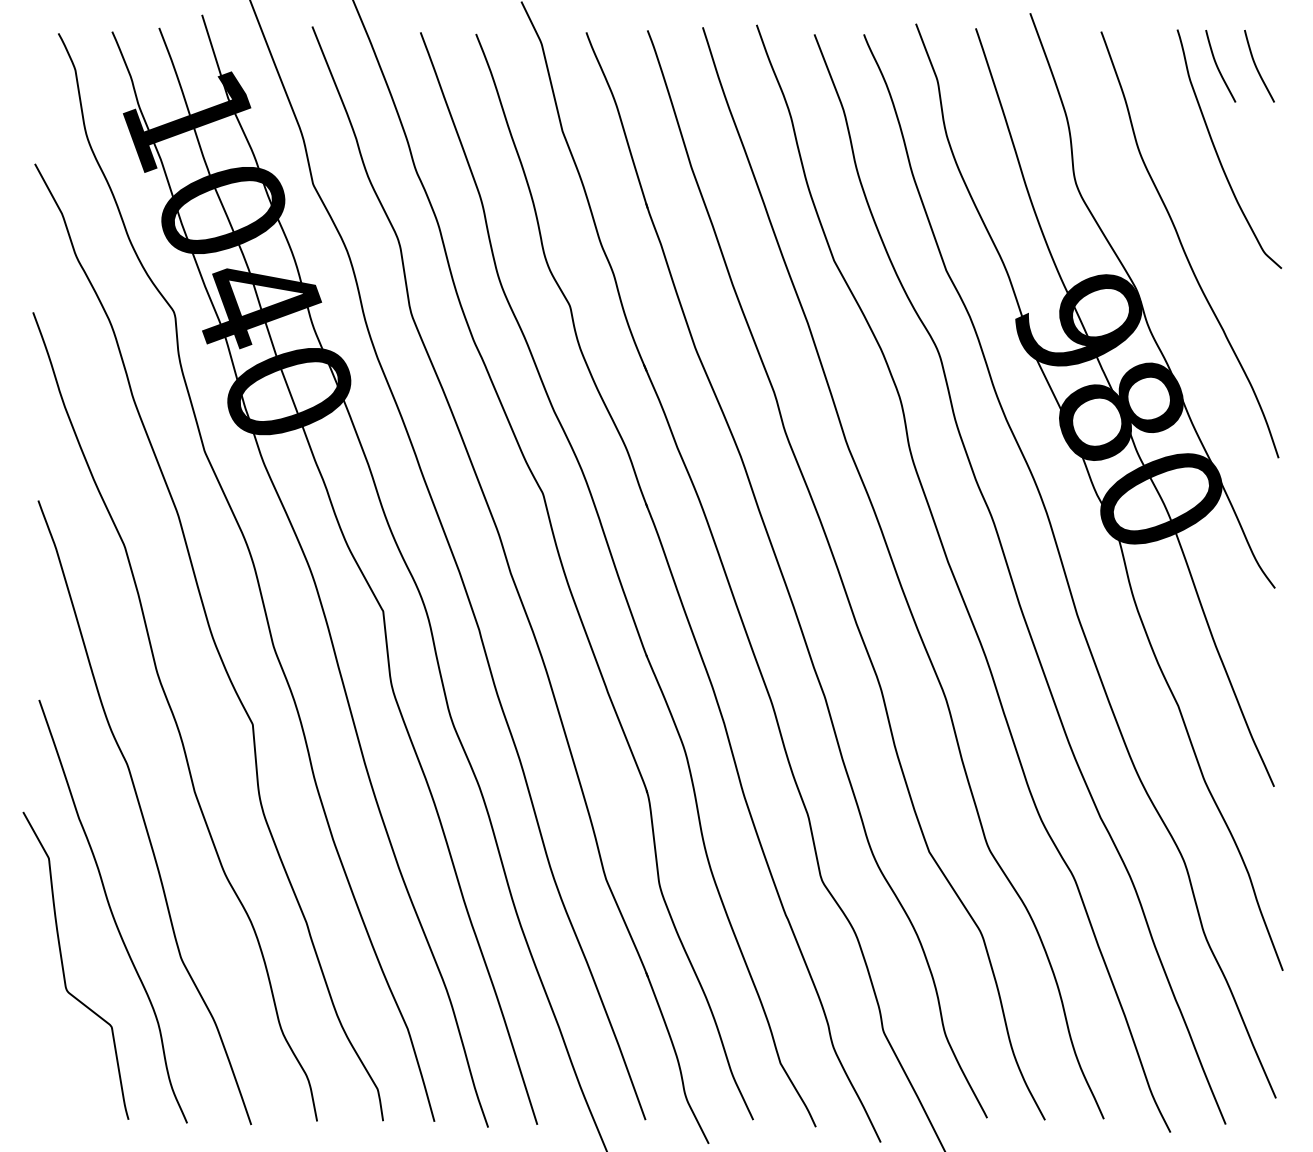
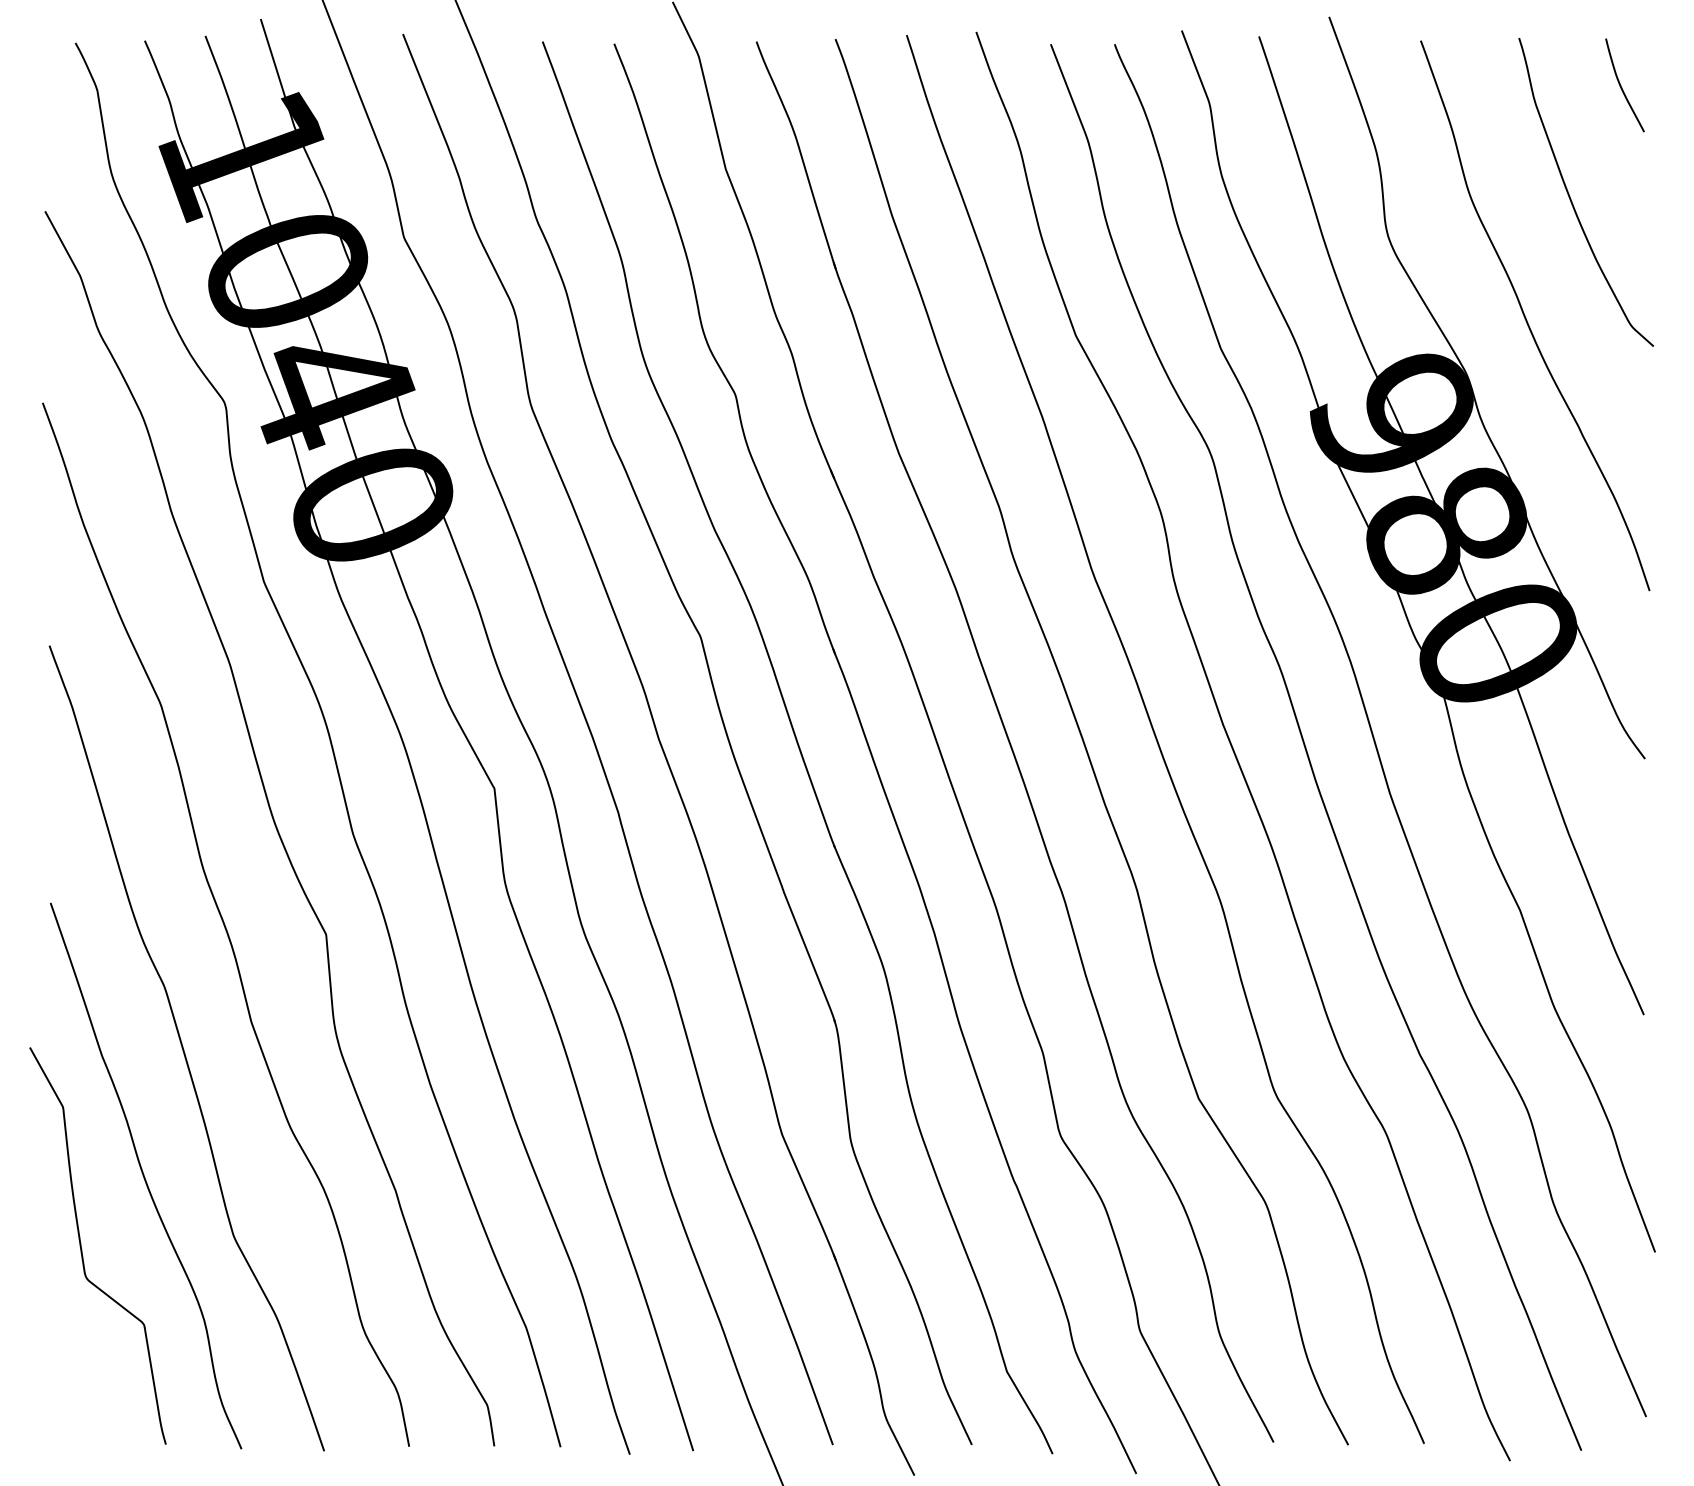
curve: (1218, 67) -> (1572, 87), removed

